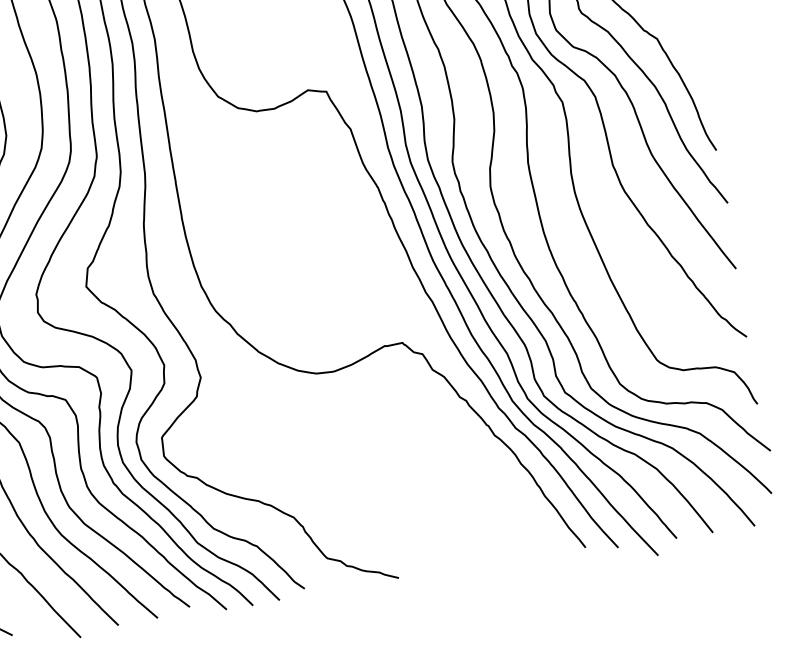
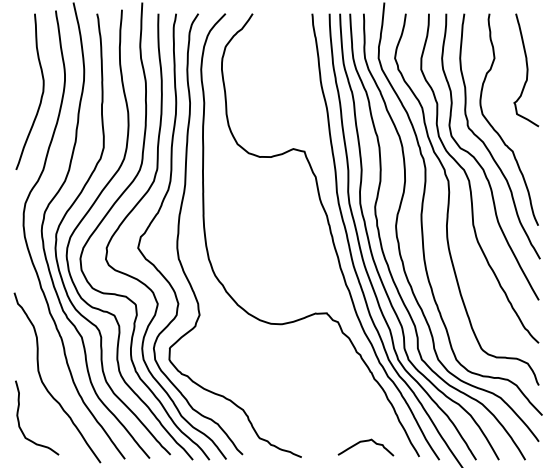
curve: (494, 538) -> (364, 442), added

